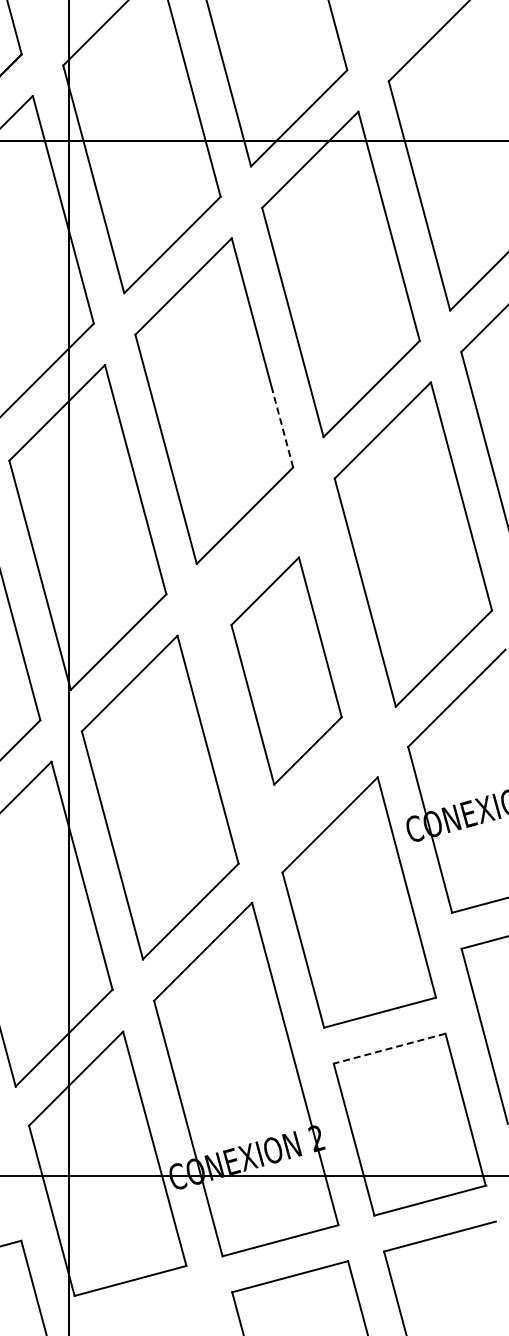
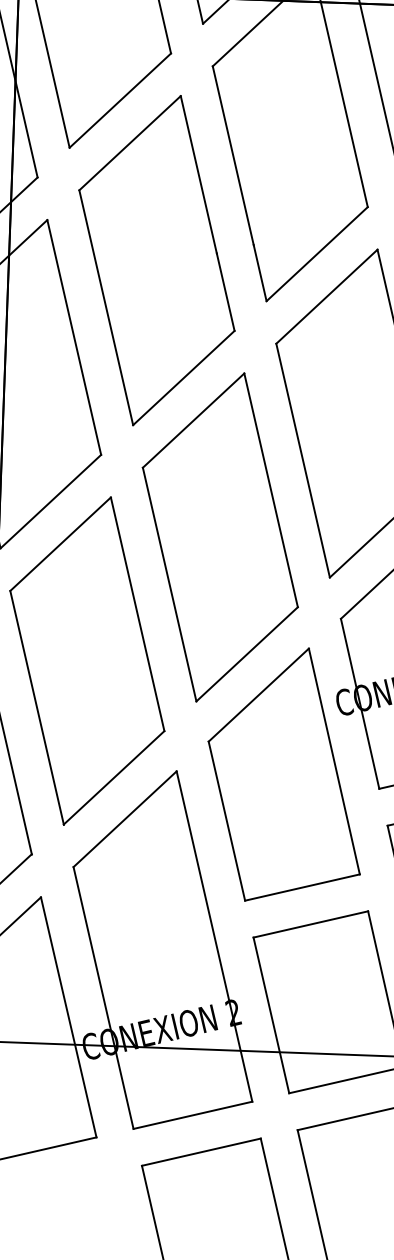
line: (282, 429) -> (225, 291), dashed -> solid
part: (286, 670) -> (220, 536), size x1.43
line: (389, 1048) -> (310, 924), dashed -> solid

